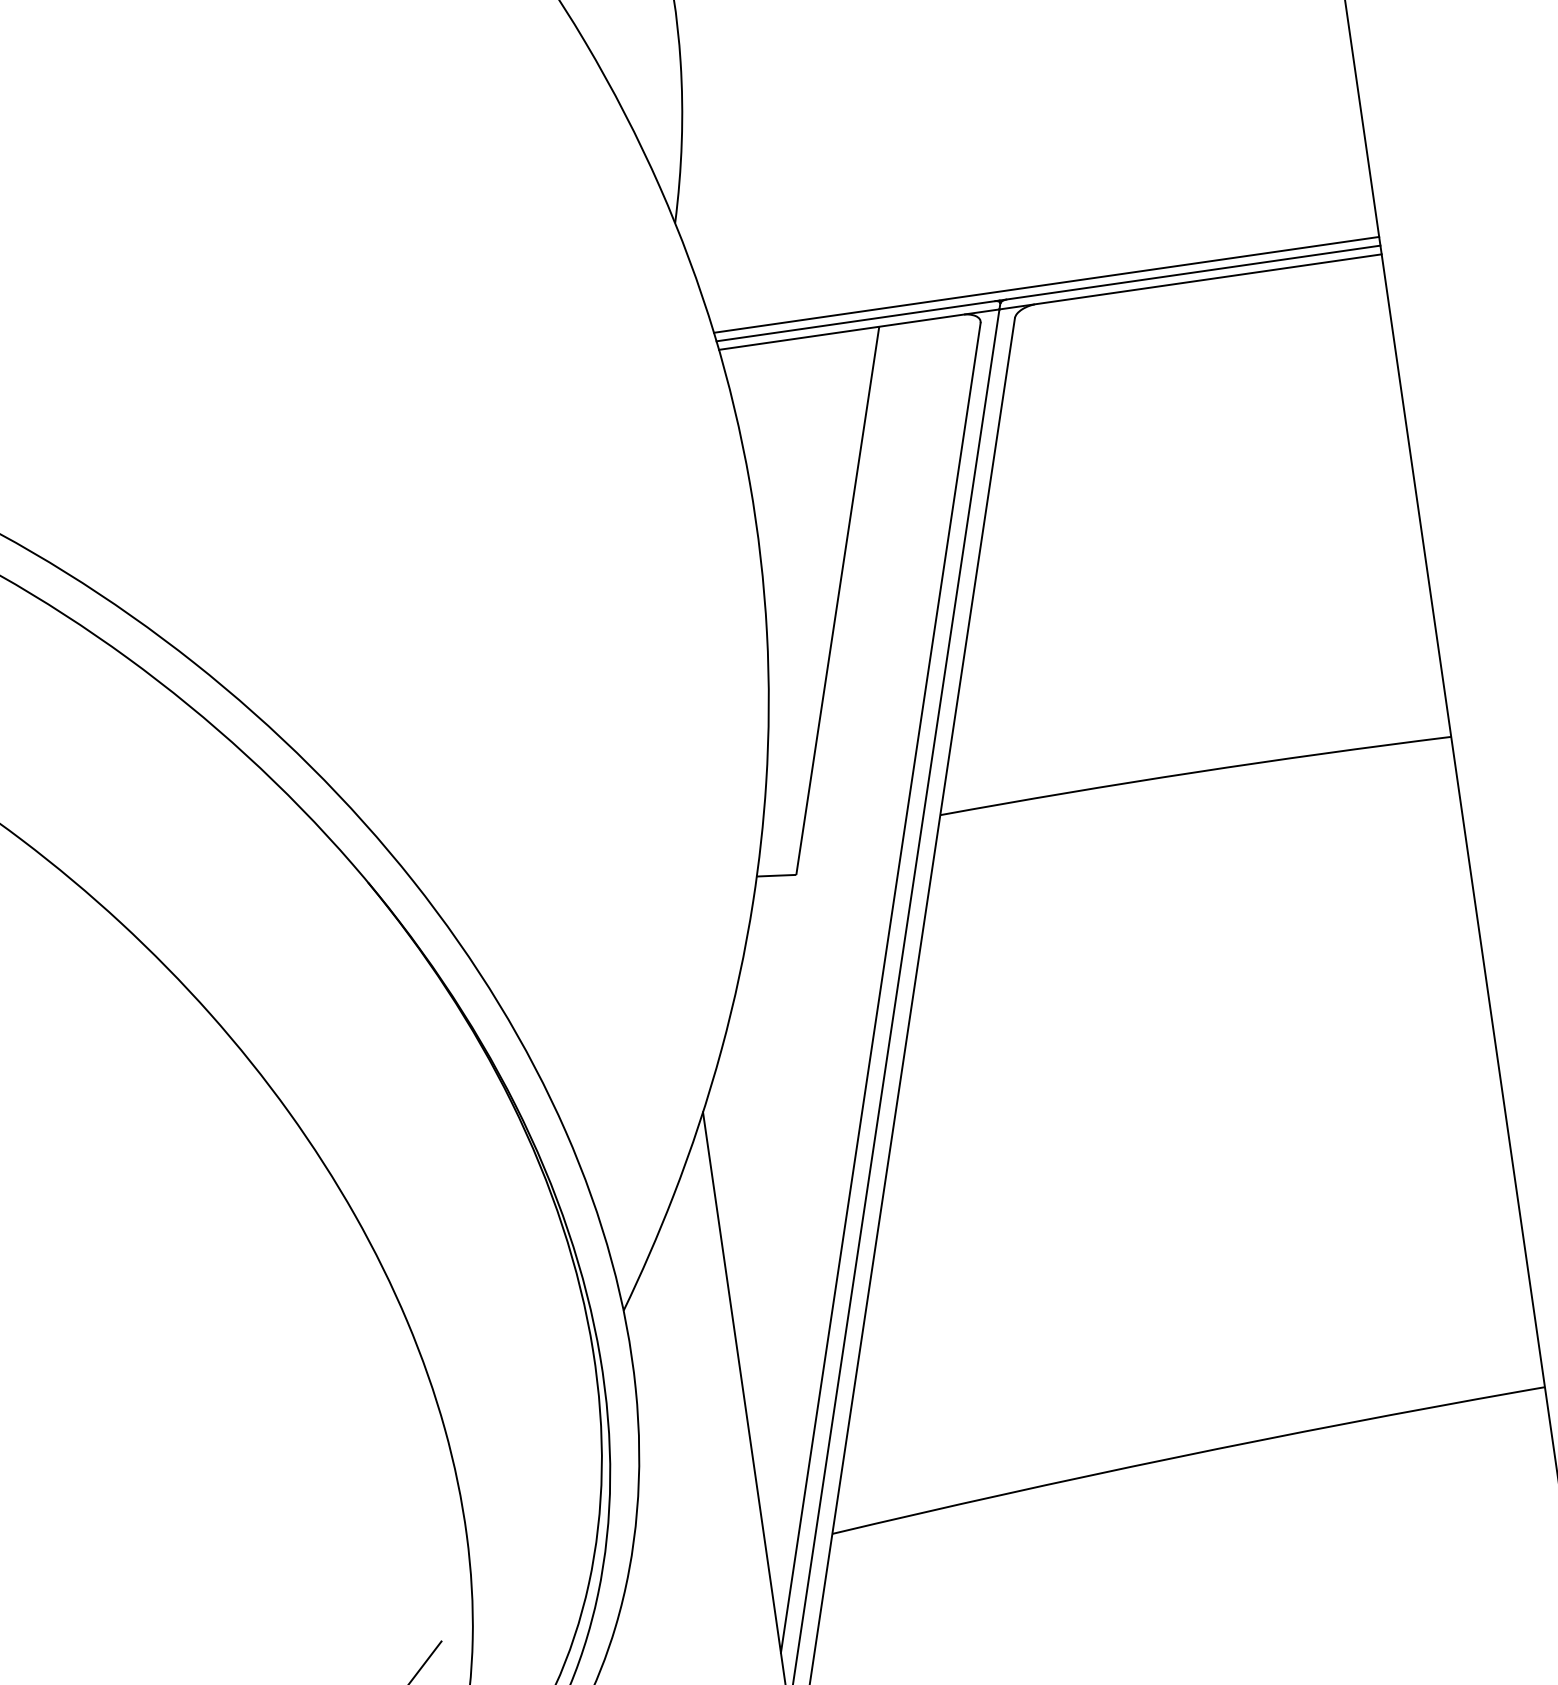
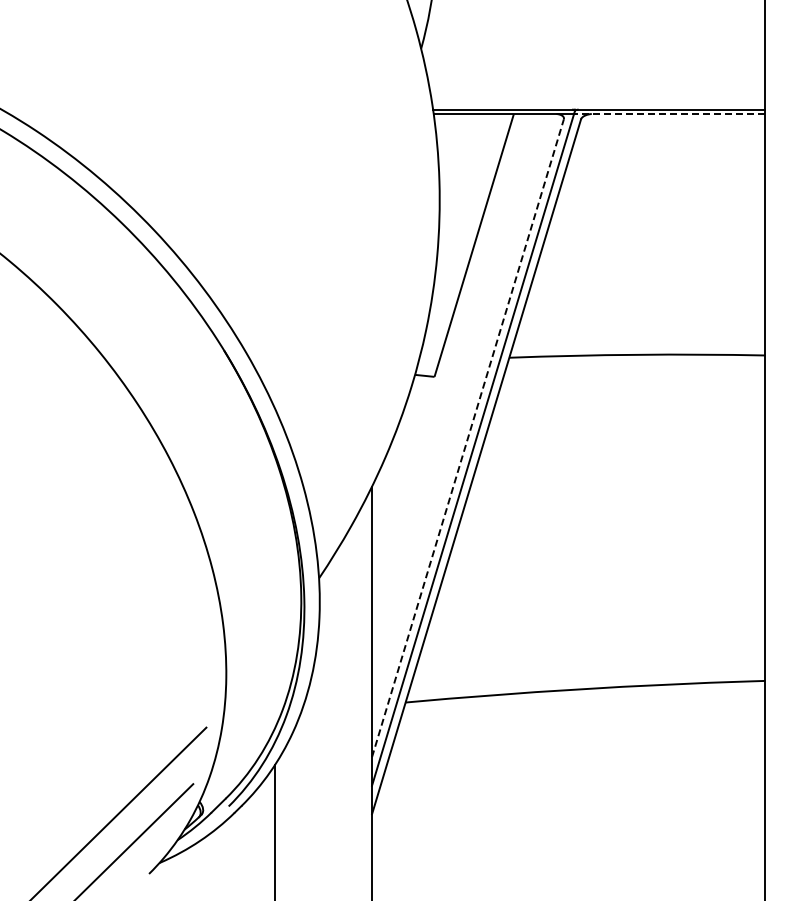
line: (1190, 282) -> (669, 114), solid -> dashed
line: (1045, 285) -> (598, 105), removed
line: (881, 986) -> (468, 437), solid -> dashed

